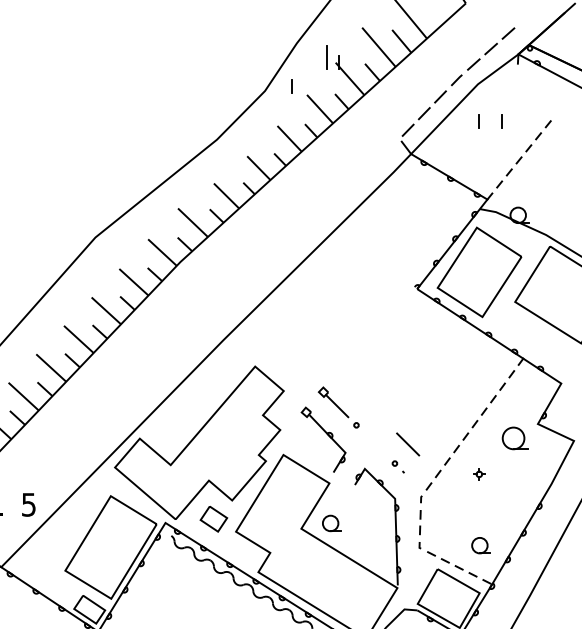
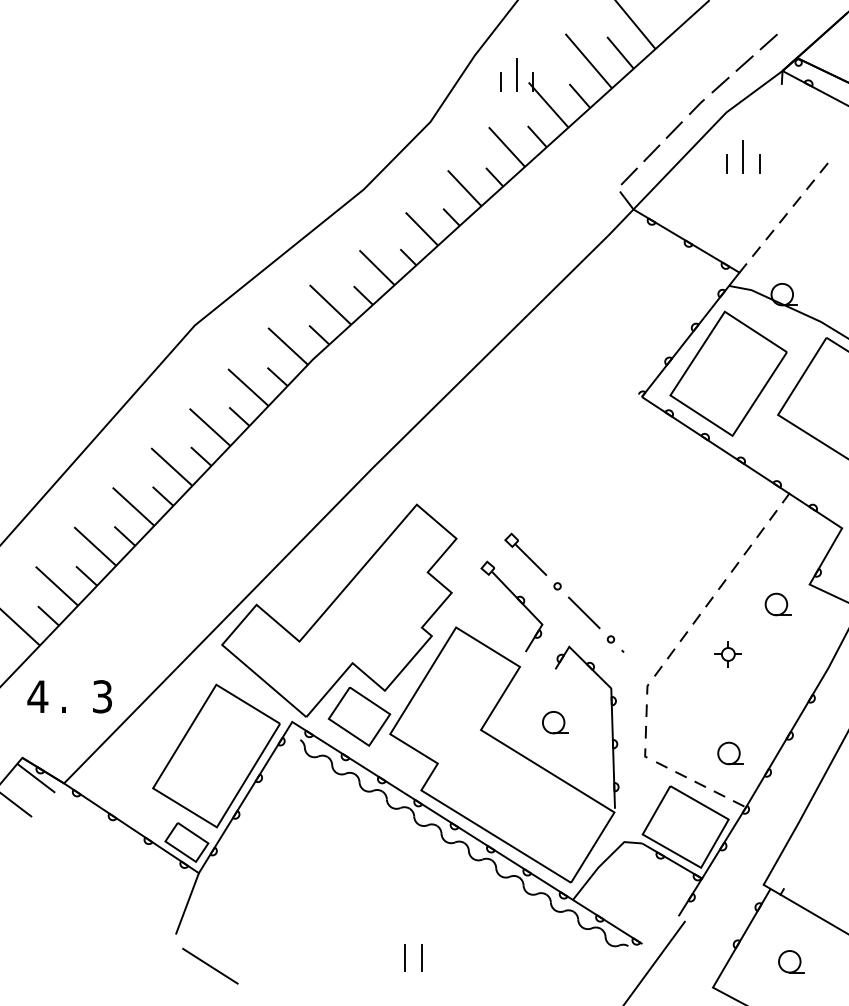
line: (291, 85) -> (500, 81), moved
line: (490, 115) -> (743, 156), added
part: (514, 438) -> (777, 604), size x0.71
line: (408, 444) -> (584, 612), moved
part: (478, 474) -> (727, 654), size x1.67
text: (28, 504) -> (102, 696), 5 -> 3
part: (213, 519) -> (359, 716), size x1.67
part: (331, 523) -> (555, 722), moved

